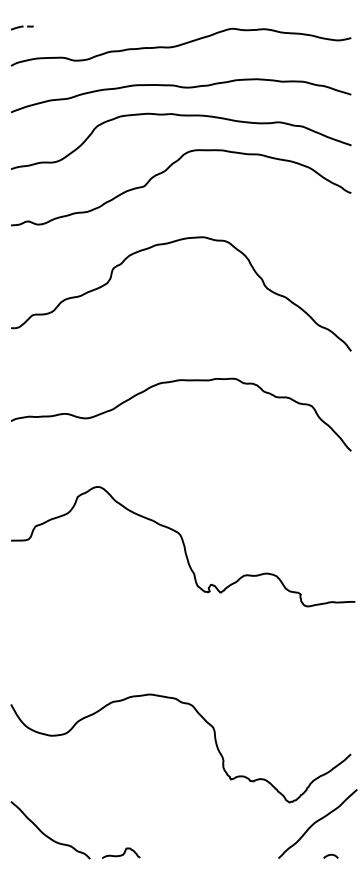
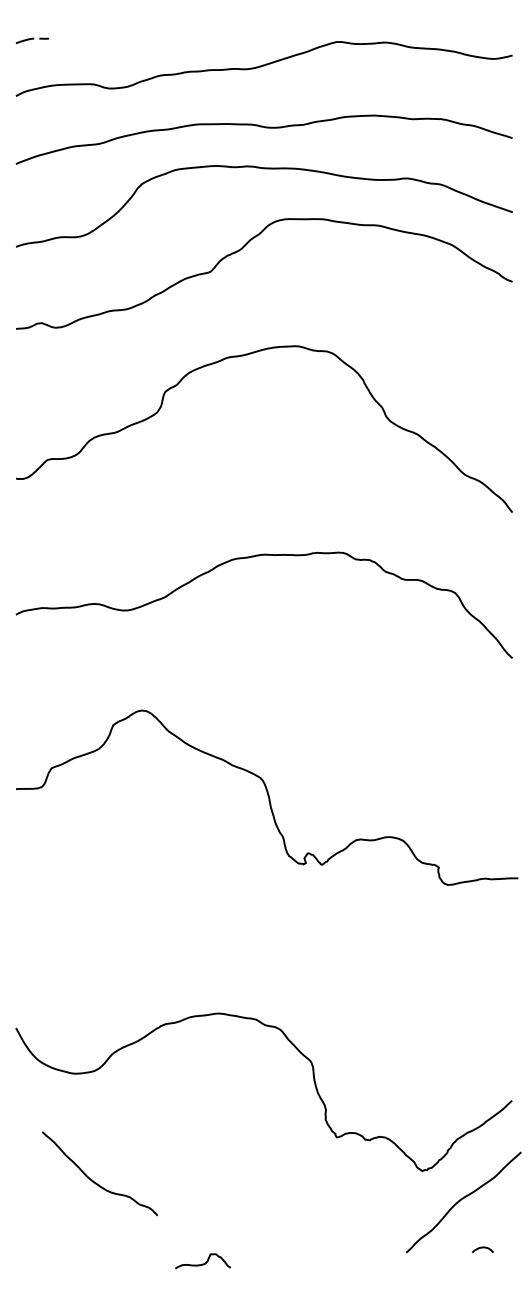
curve: (46, 834) -> (93, 1179), moved
curve: (122, 853) -> (204, 1261), moved

